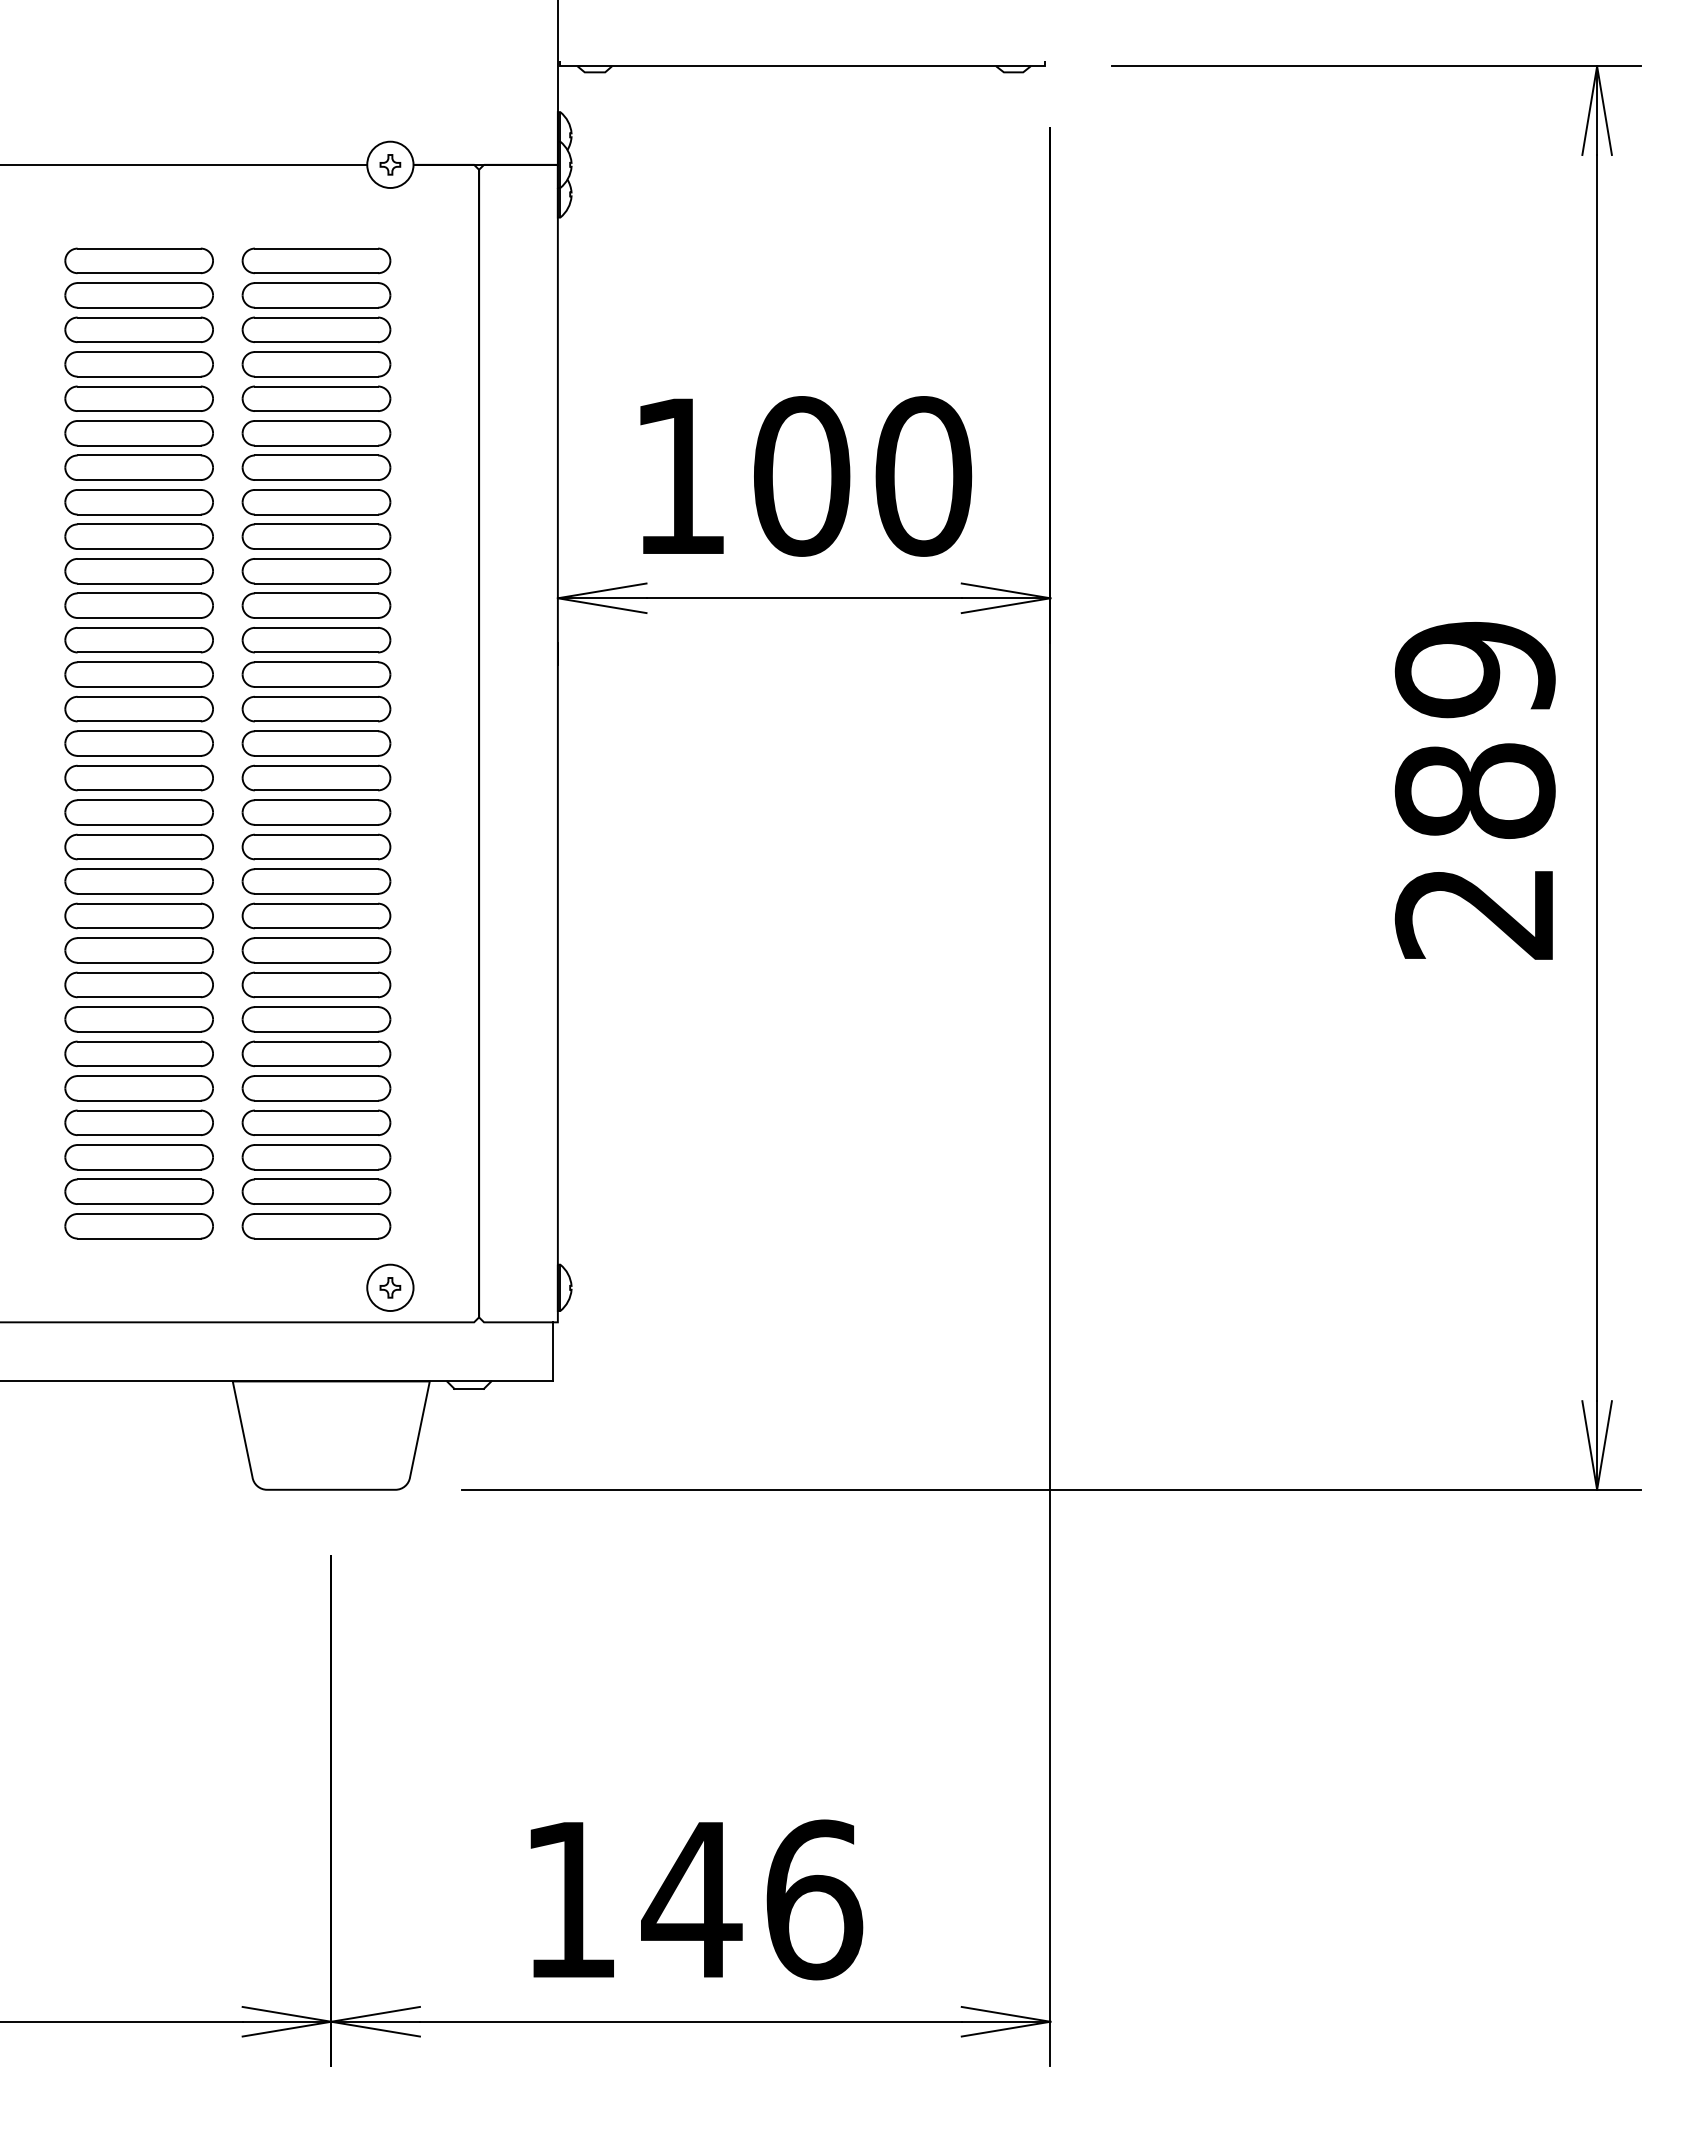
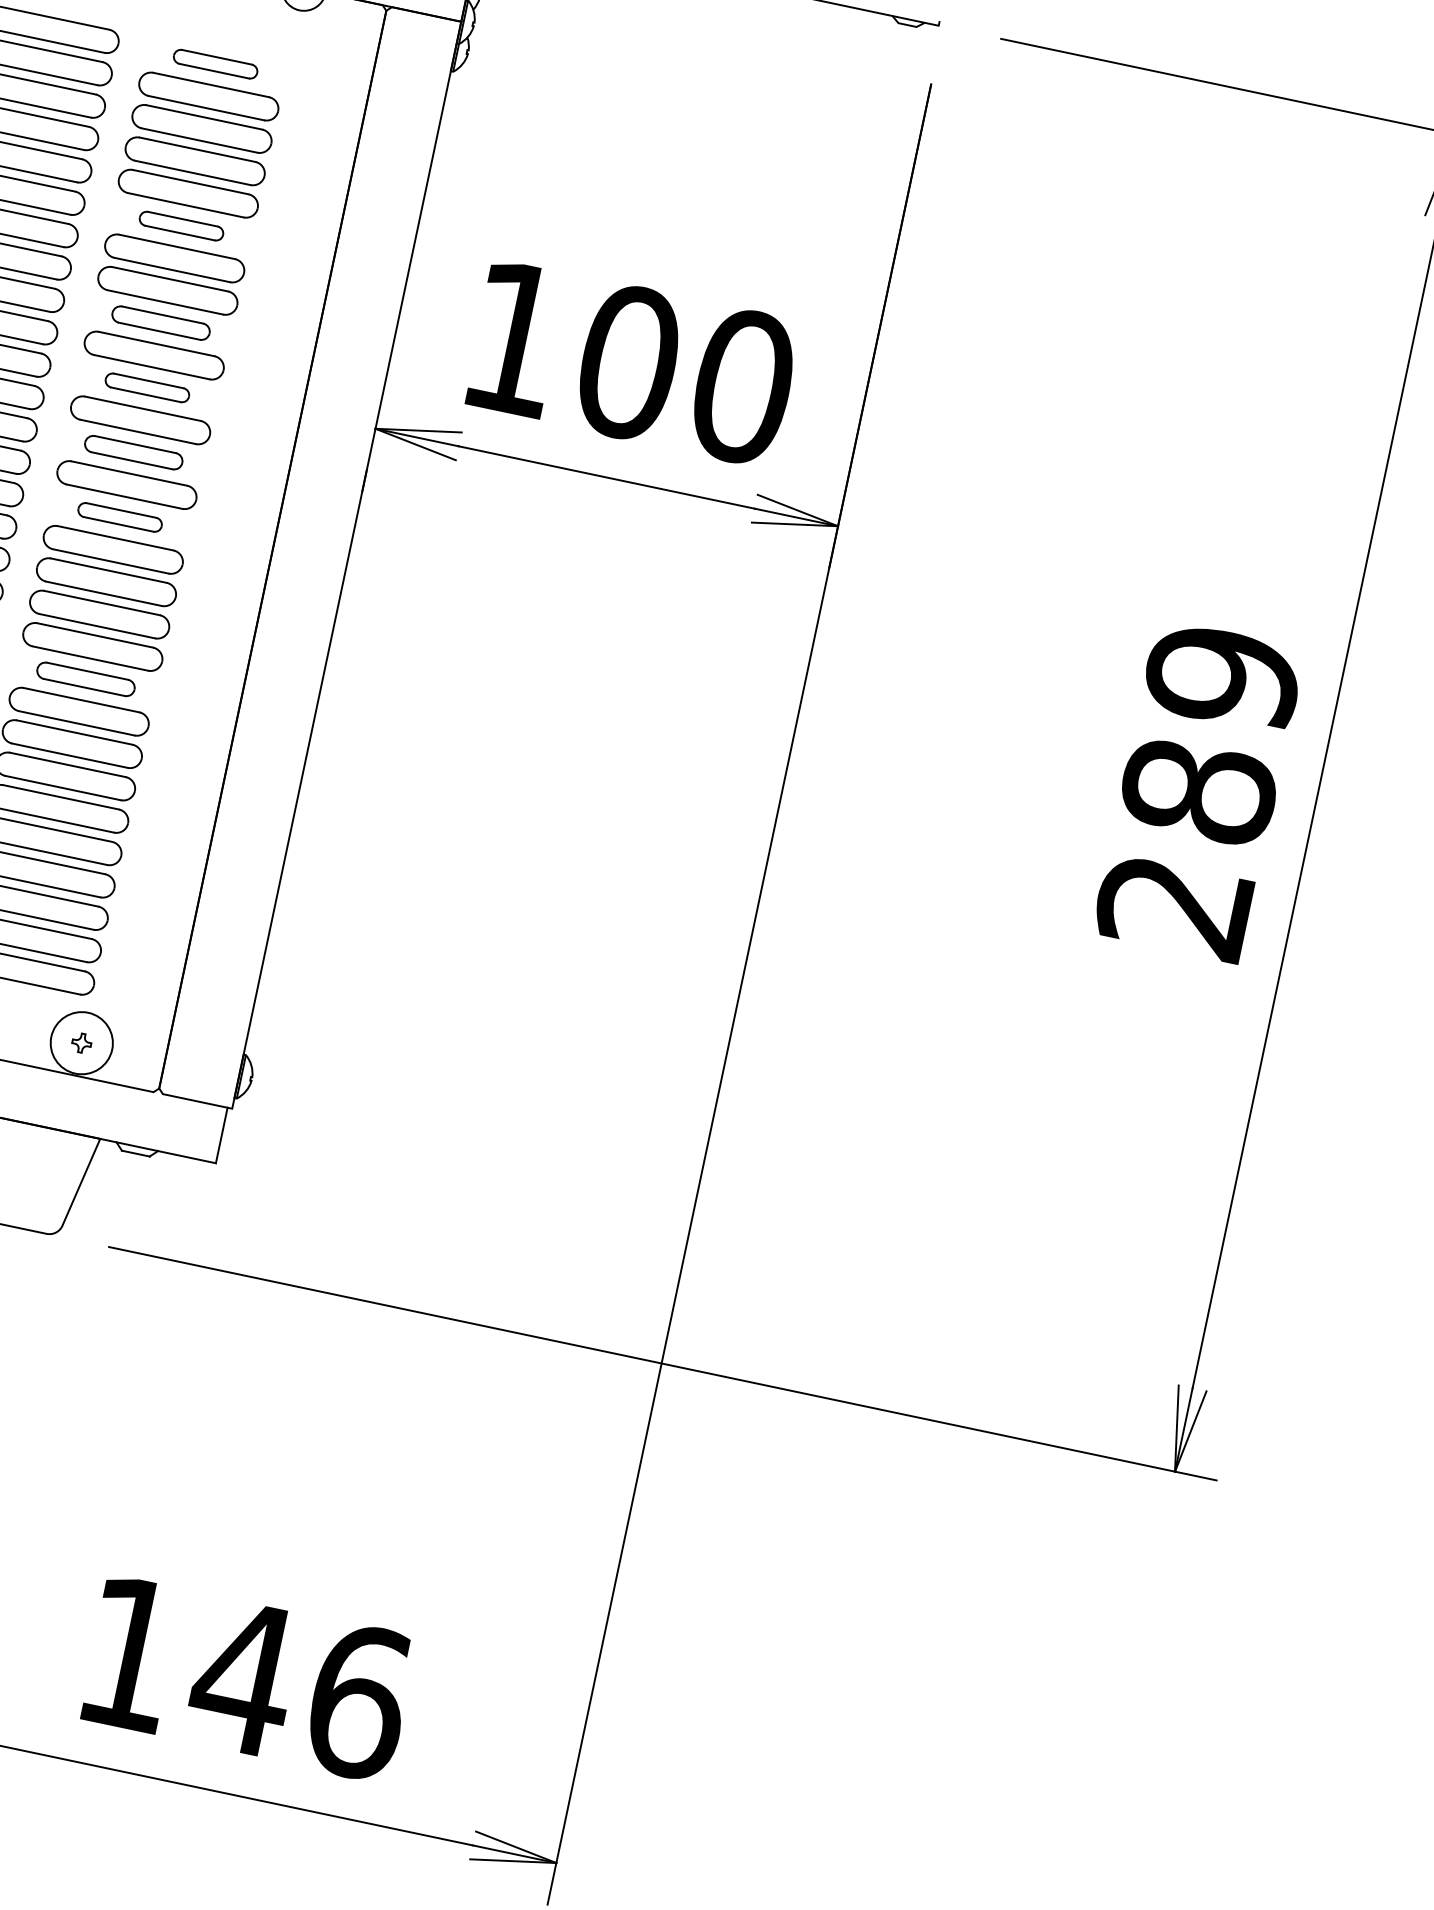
part: (316, 260) -> (215, 63), size x0.6
part: (316, 433) -> (181, 226), size x0.6
part: (316, 536) -> (161, 323), size x0.7
part: (316, 605) -> (147, 387), size x0.6
part: (316, 674) -> (133, 452), size x0.7
part: (316, 743) -> (120, 517), size x0.6
part: (316, 915) -> (86, 678), size x0.7
circle: (390, 1287) -> (81, 1042), size x1.4

